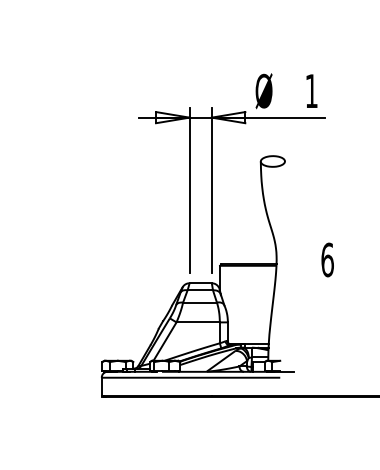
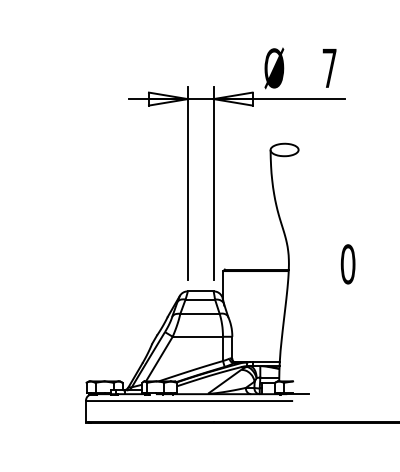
text: (311, 90) -> (329, 67), 1 -> 7
text: (327, 259) -> (347, 263), 6 -> 0

